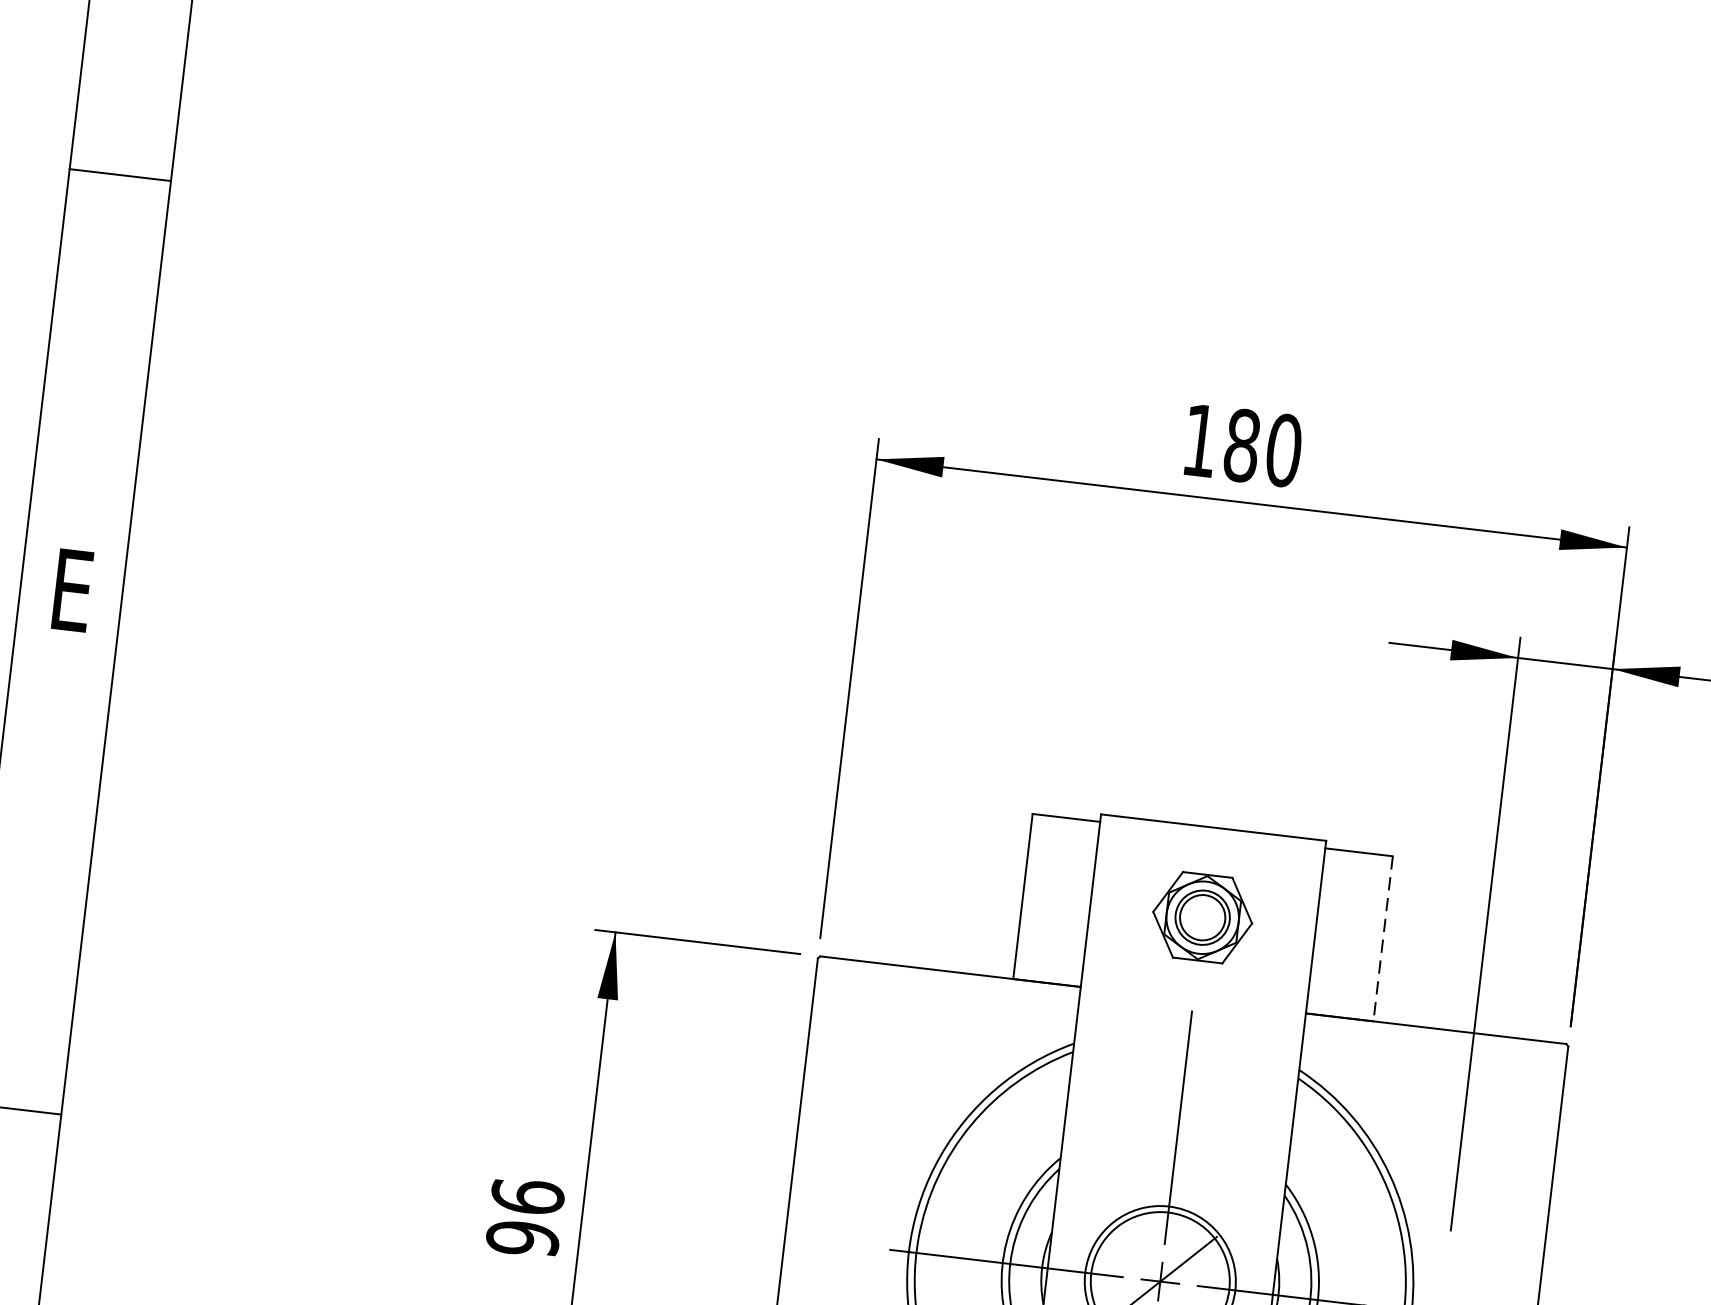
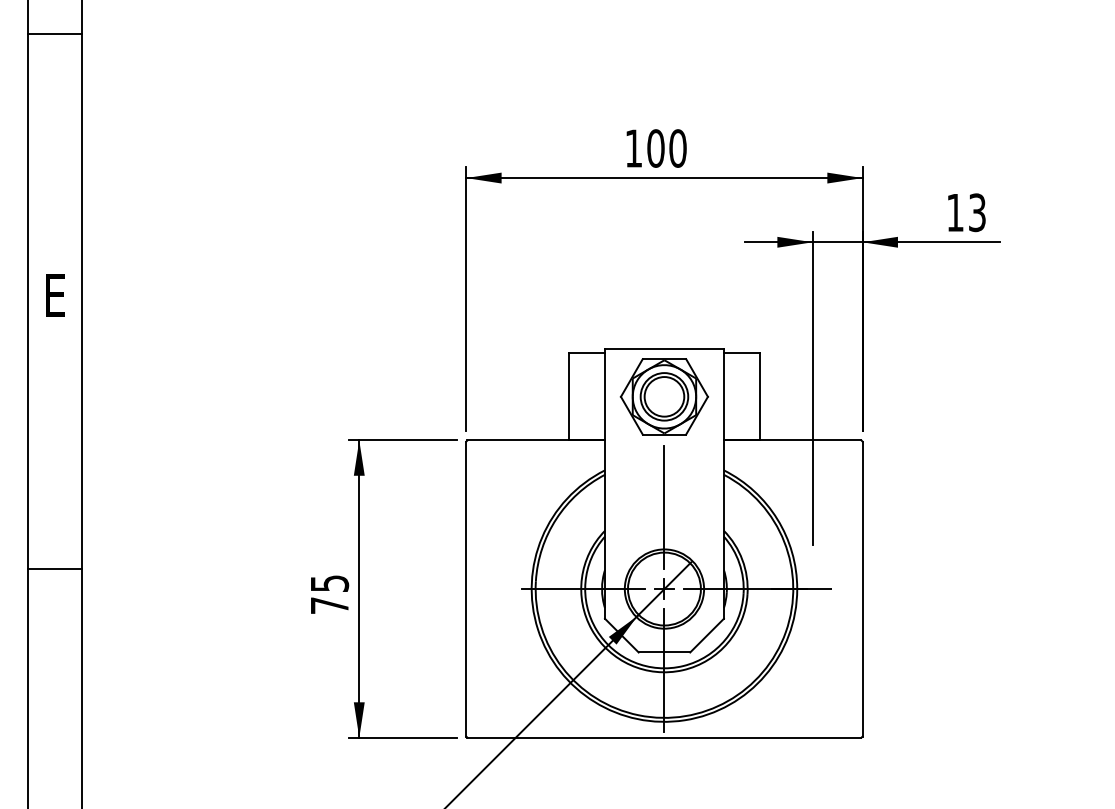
line: (119, 175) -> (54, 34), moved
text: (1241, 445) -> (655, 148), 180 -> 100
part: (1201, 916) -> (663, 396), size x1.67
line: (1383, 938) -> (759, 396), dashed -> solid
text: (524, 1217) -> (329, 594), 96 -> 75

